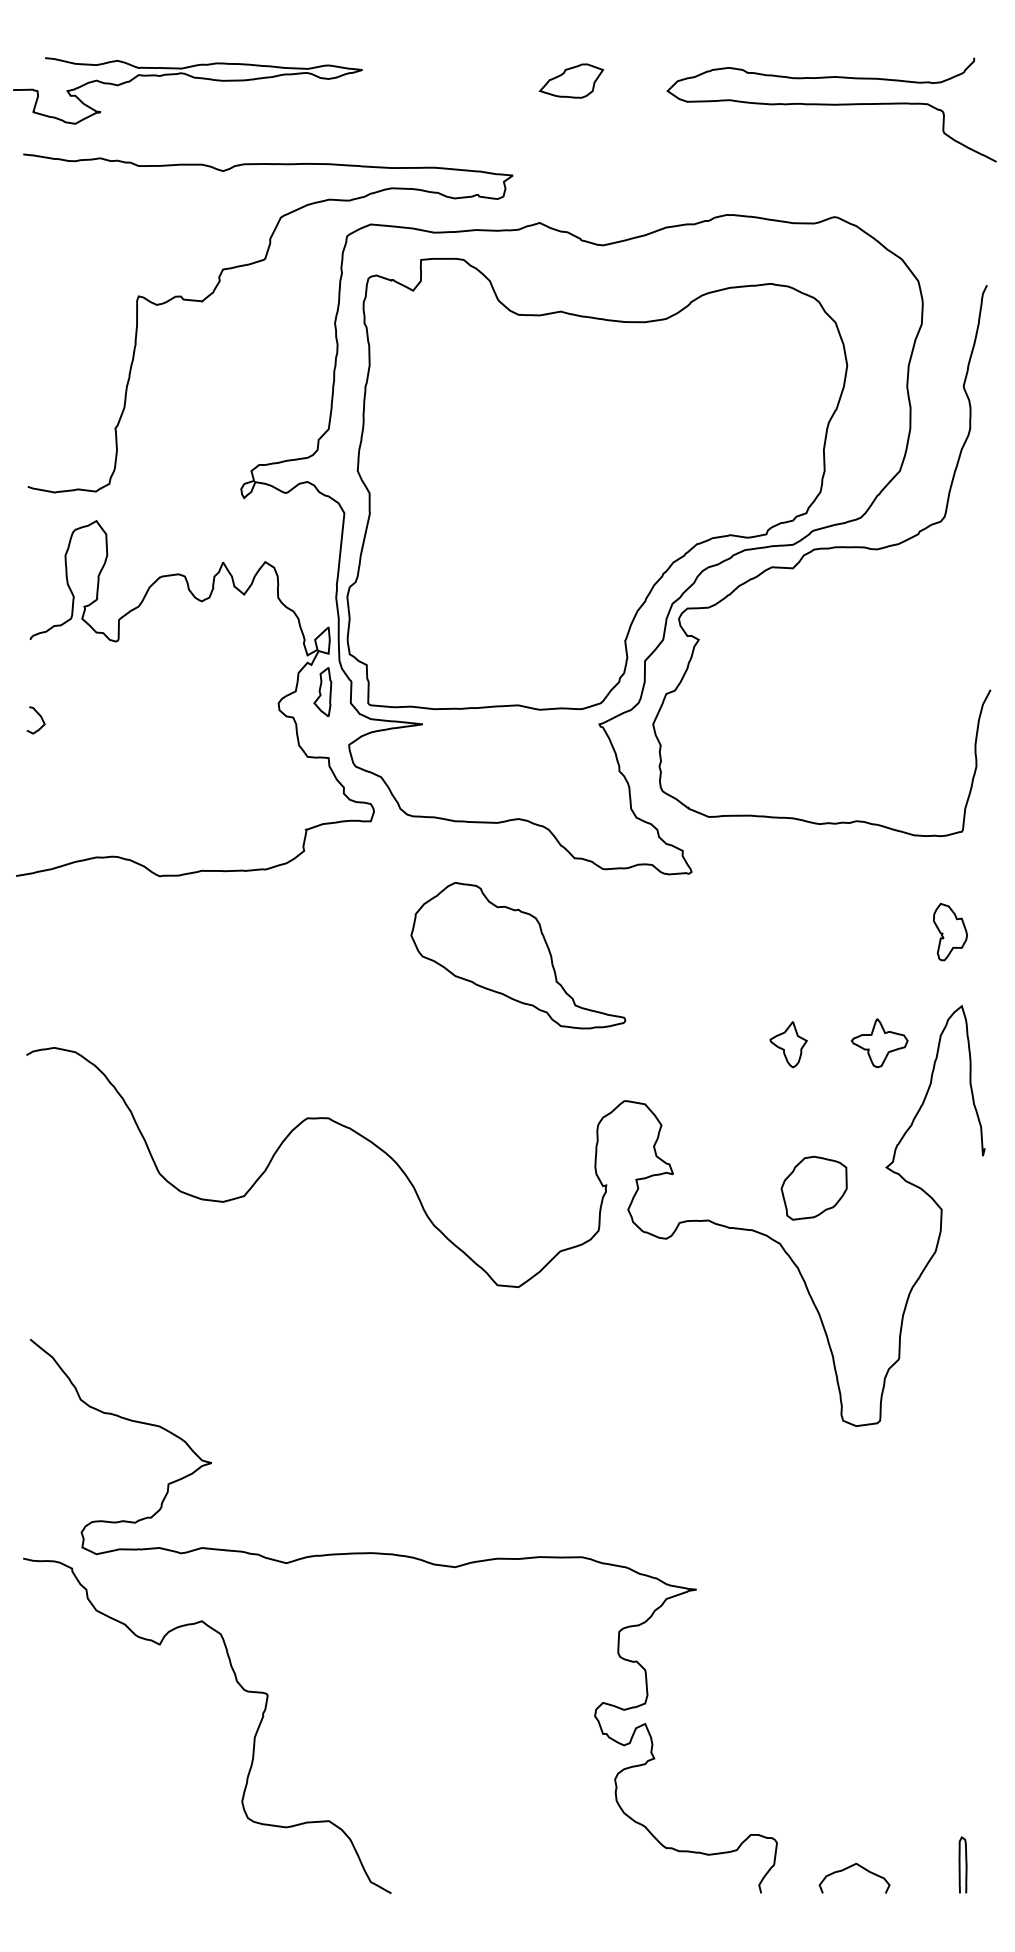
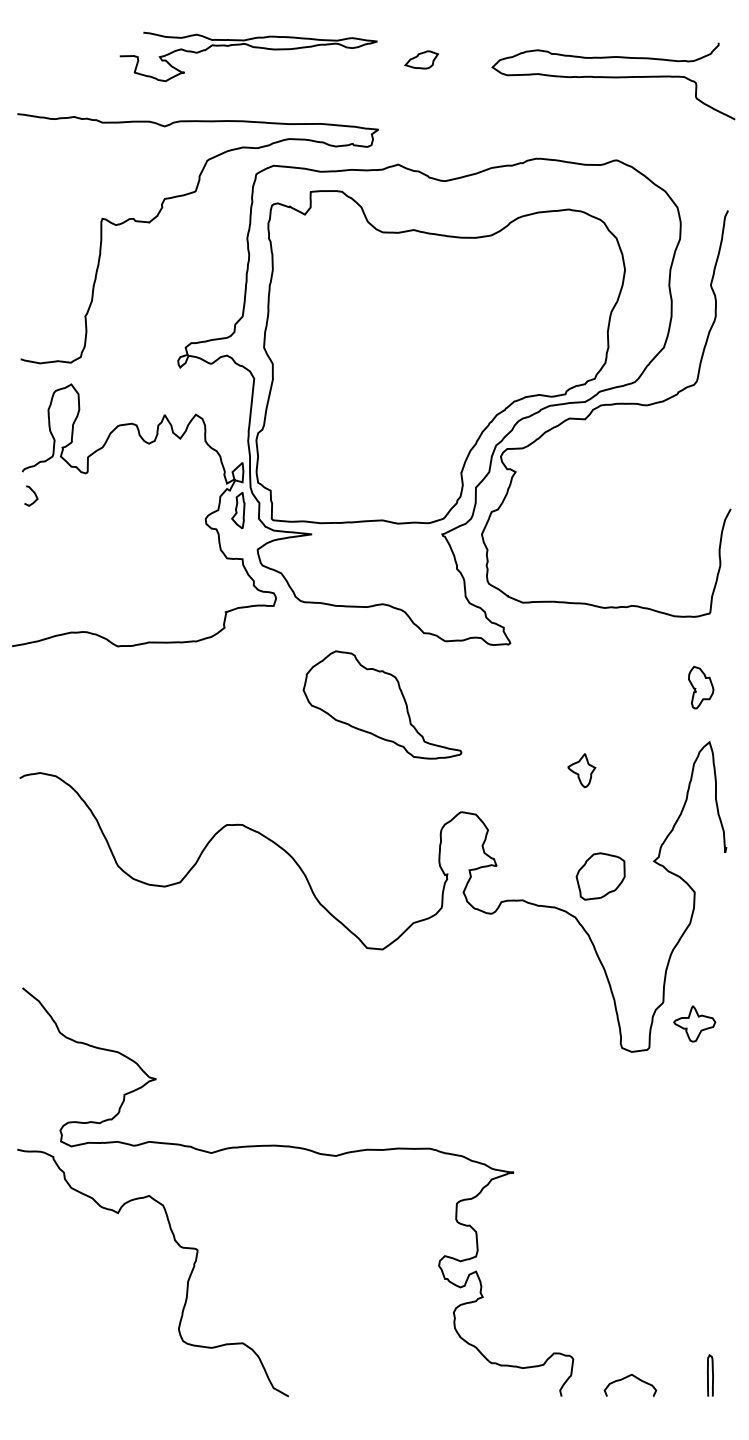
curve: (190, 77) -> (250, 47), moved
part: (571, 80) -> (421, 59), size x0.7
curve: (39, 716) -> (33, 493), moved
part: (879, 1043) -> (694, 1024), moved

